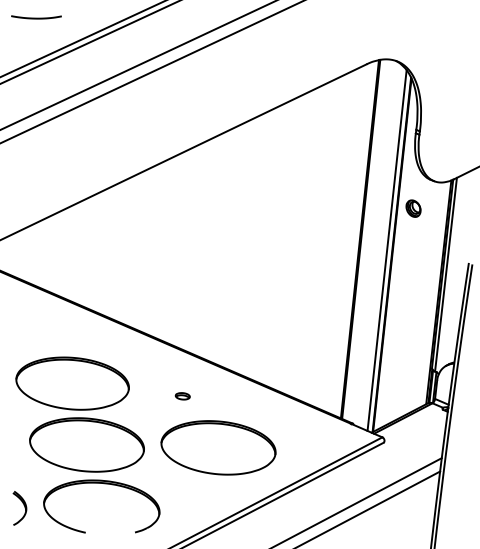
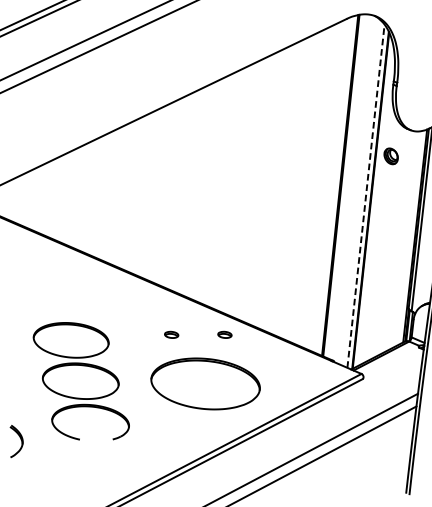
line: (387, 250) -> (366, 196), solid -> dashed
part: (238, 396) -> (224, 335), added
part: (87, 444) -> (80, 380), size x0.7

